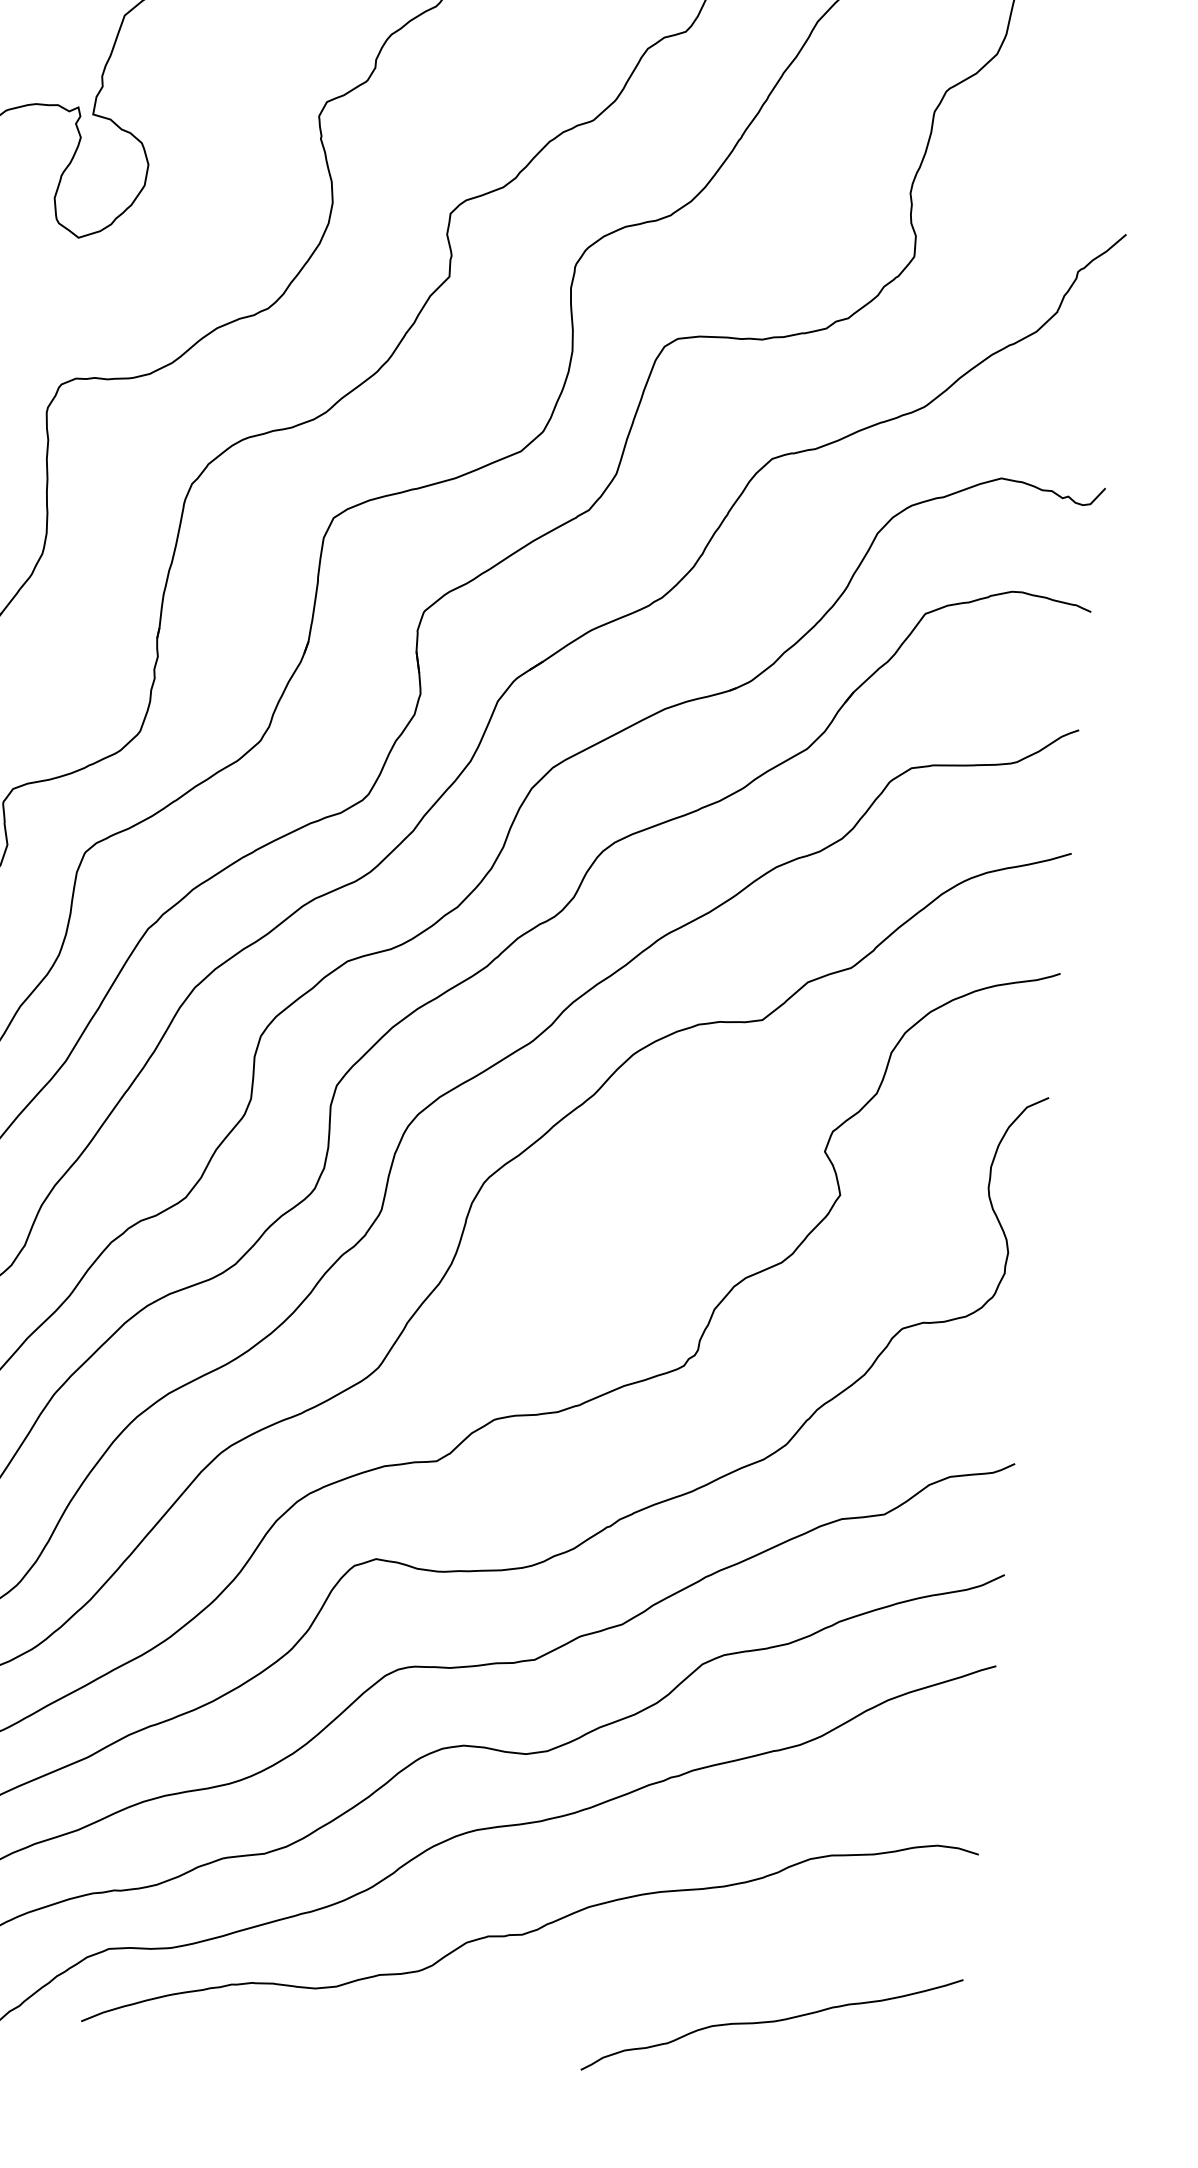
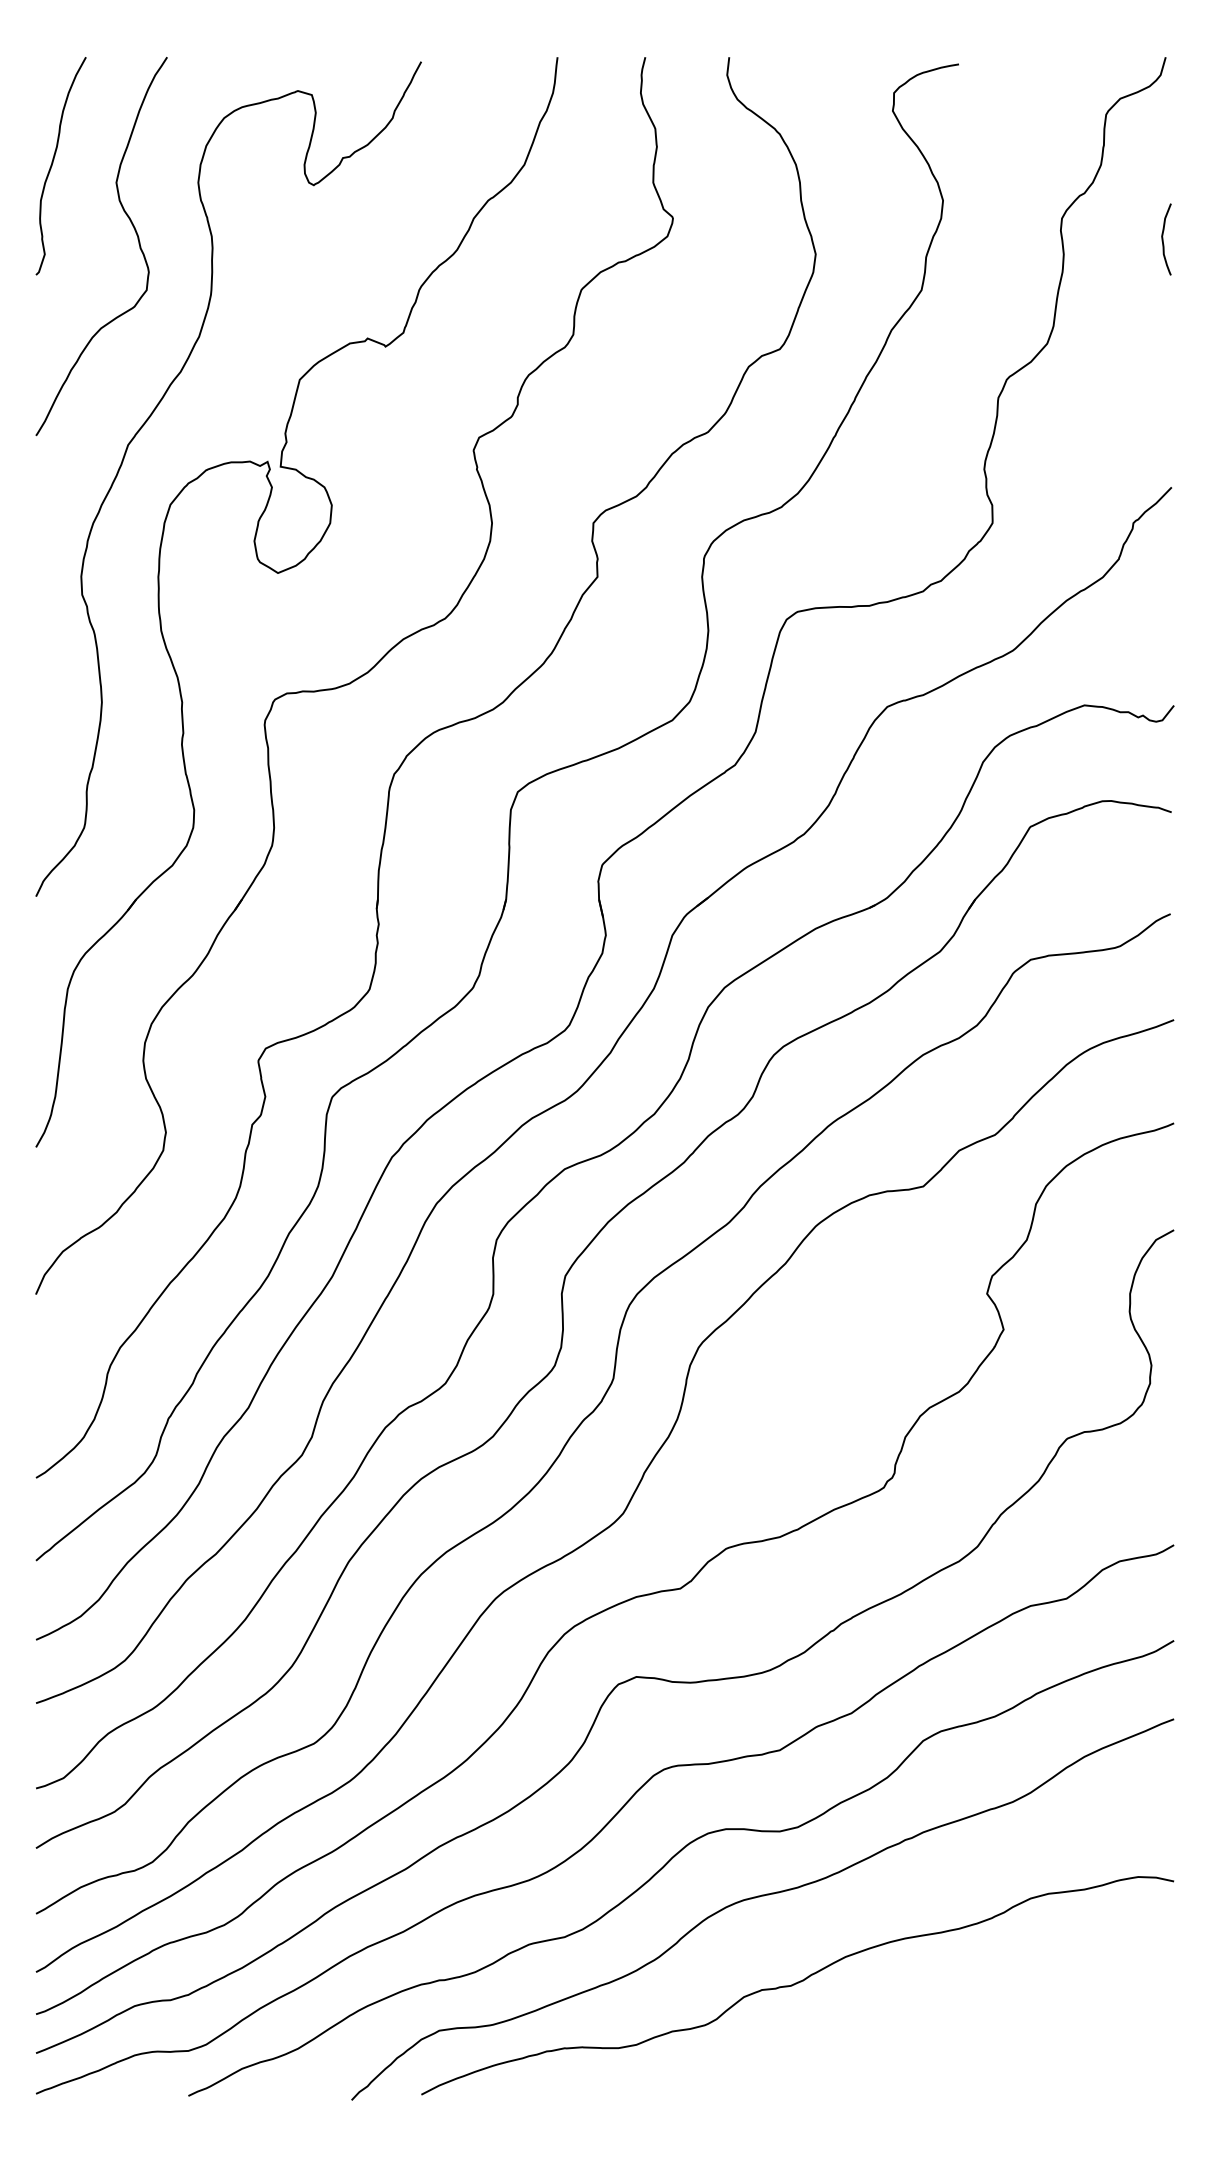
curve: (771, 2023) -> (1010, 2041), removed

